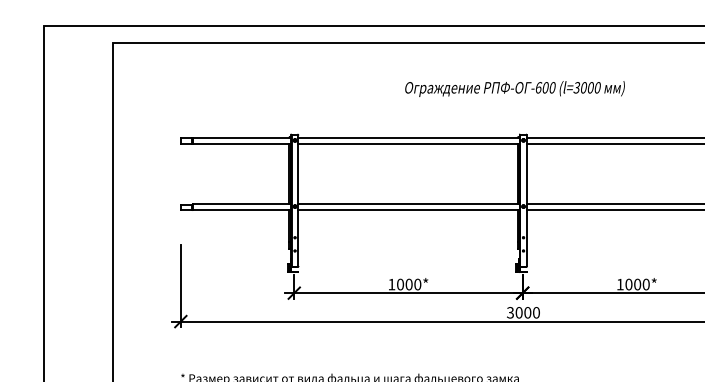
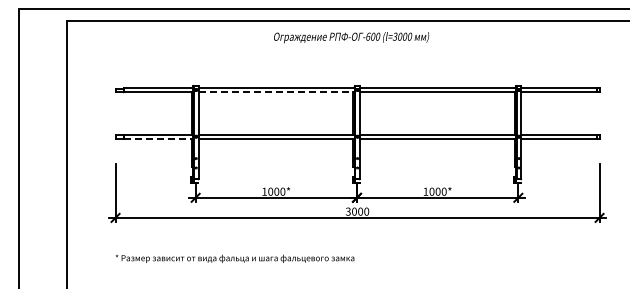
text: (514, 88) -> (351, 37), moved
line: (410, 144) -> (277, 92), solid -> dashed
line: (241, 210) -> (158, 139), solid -> dashed

